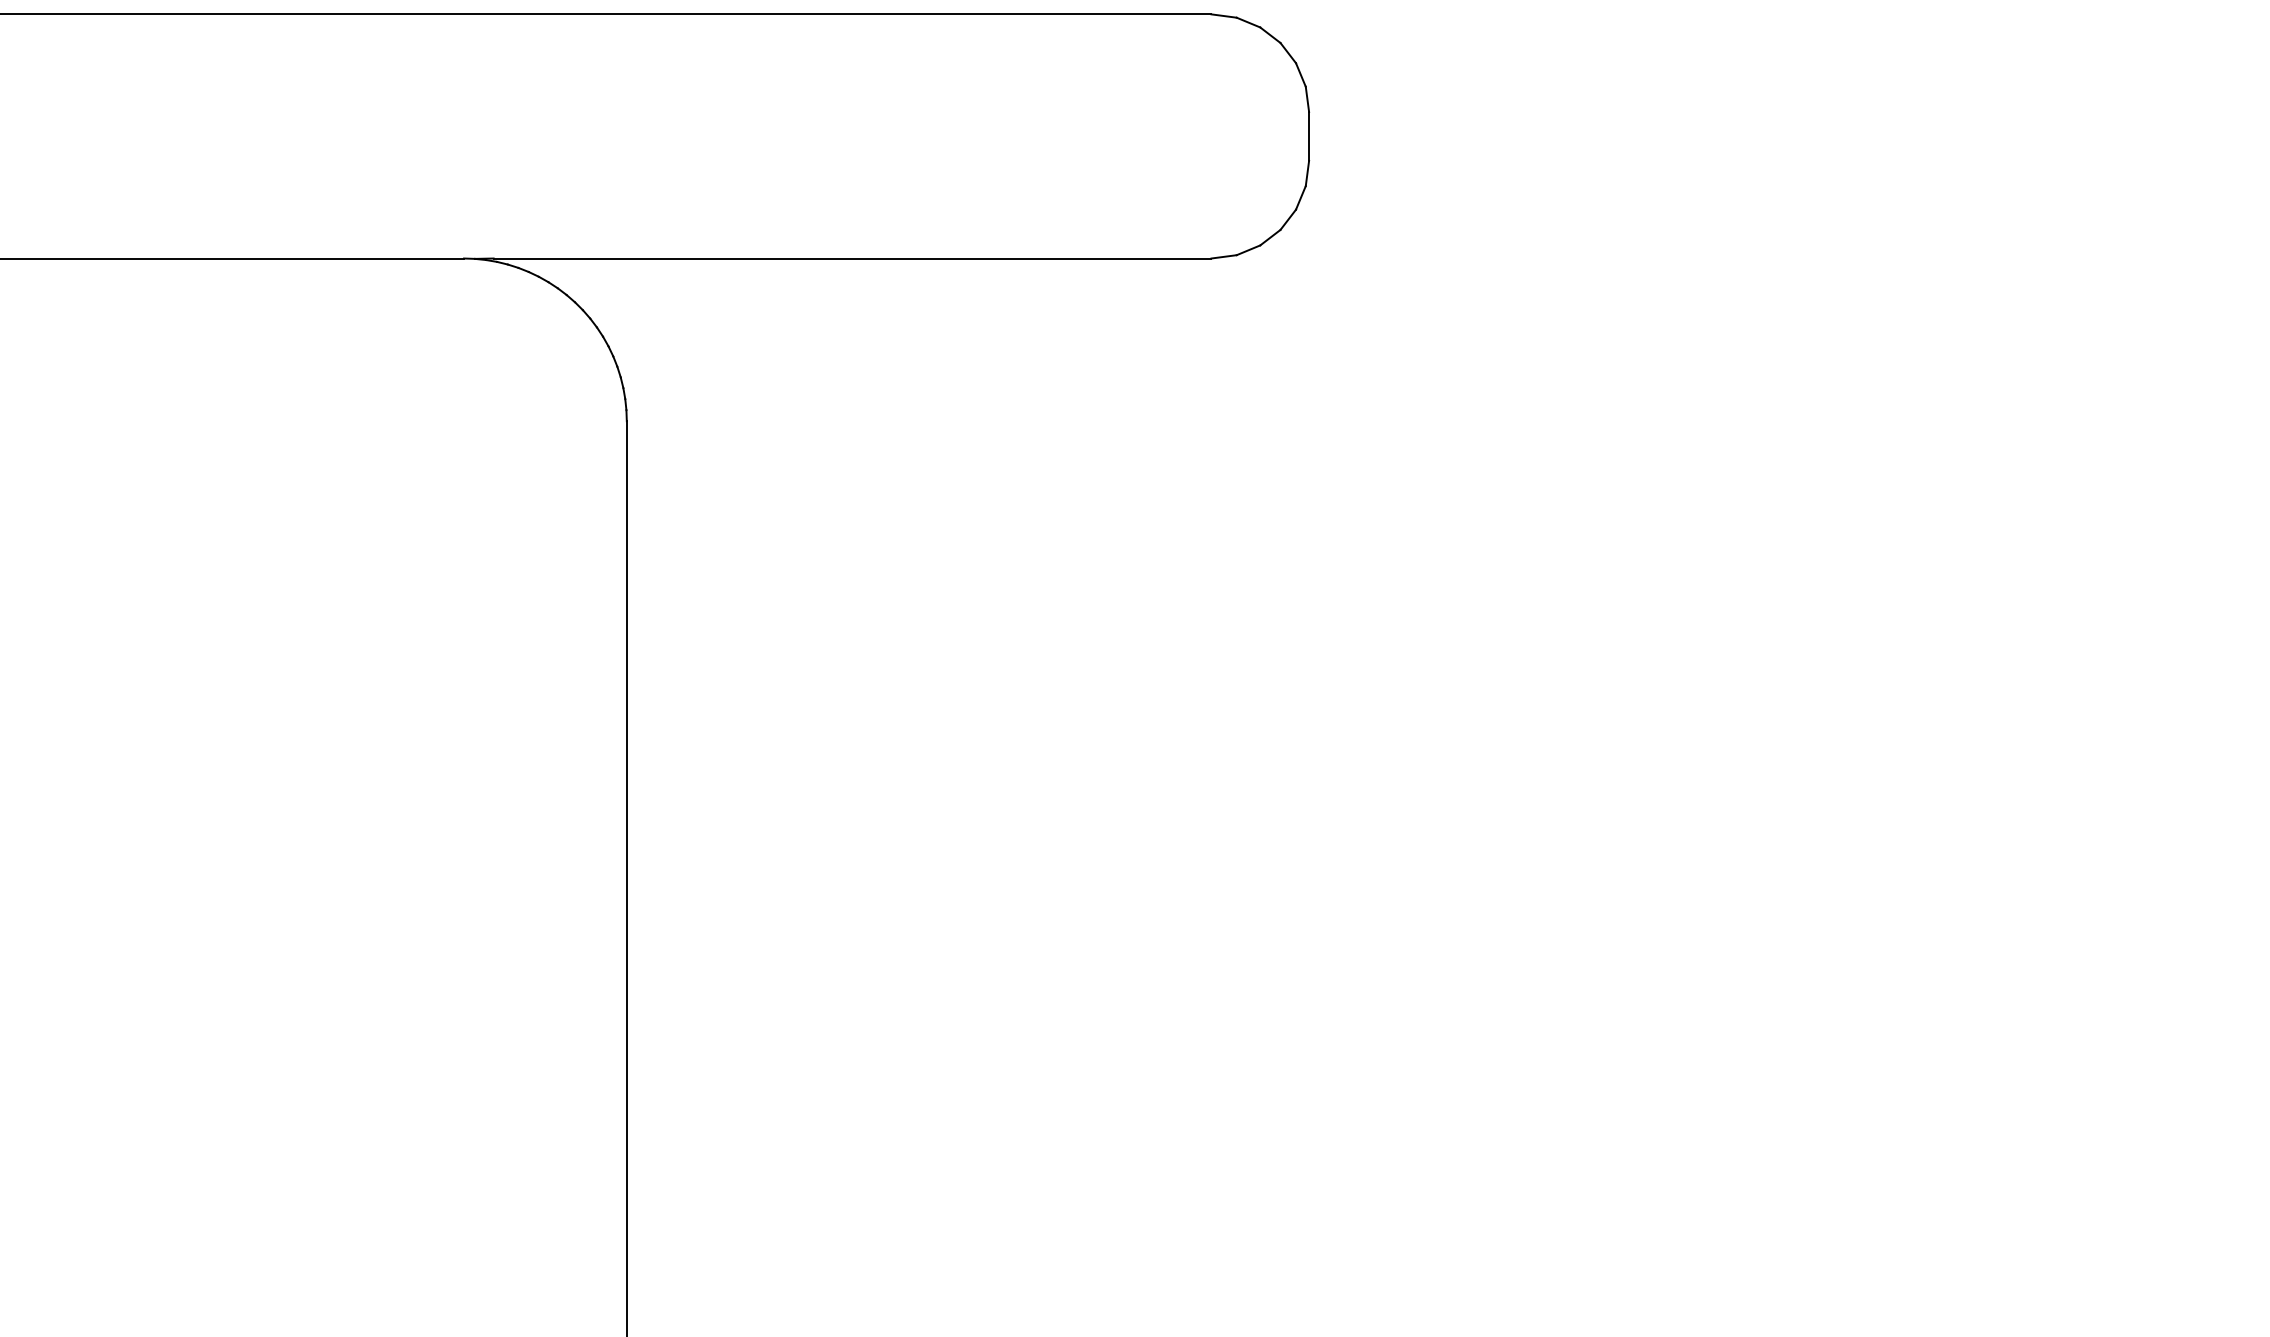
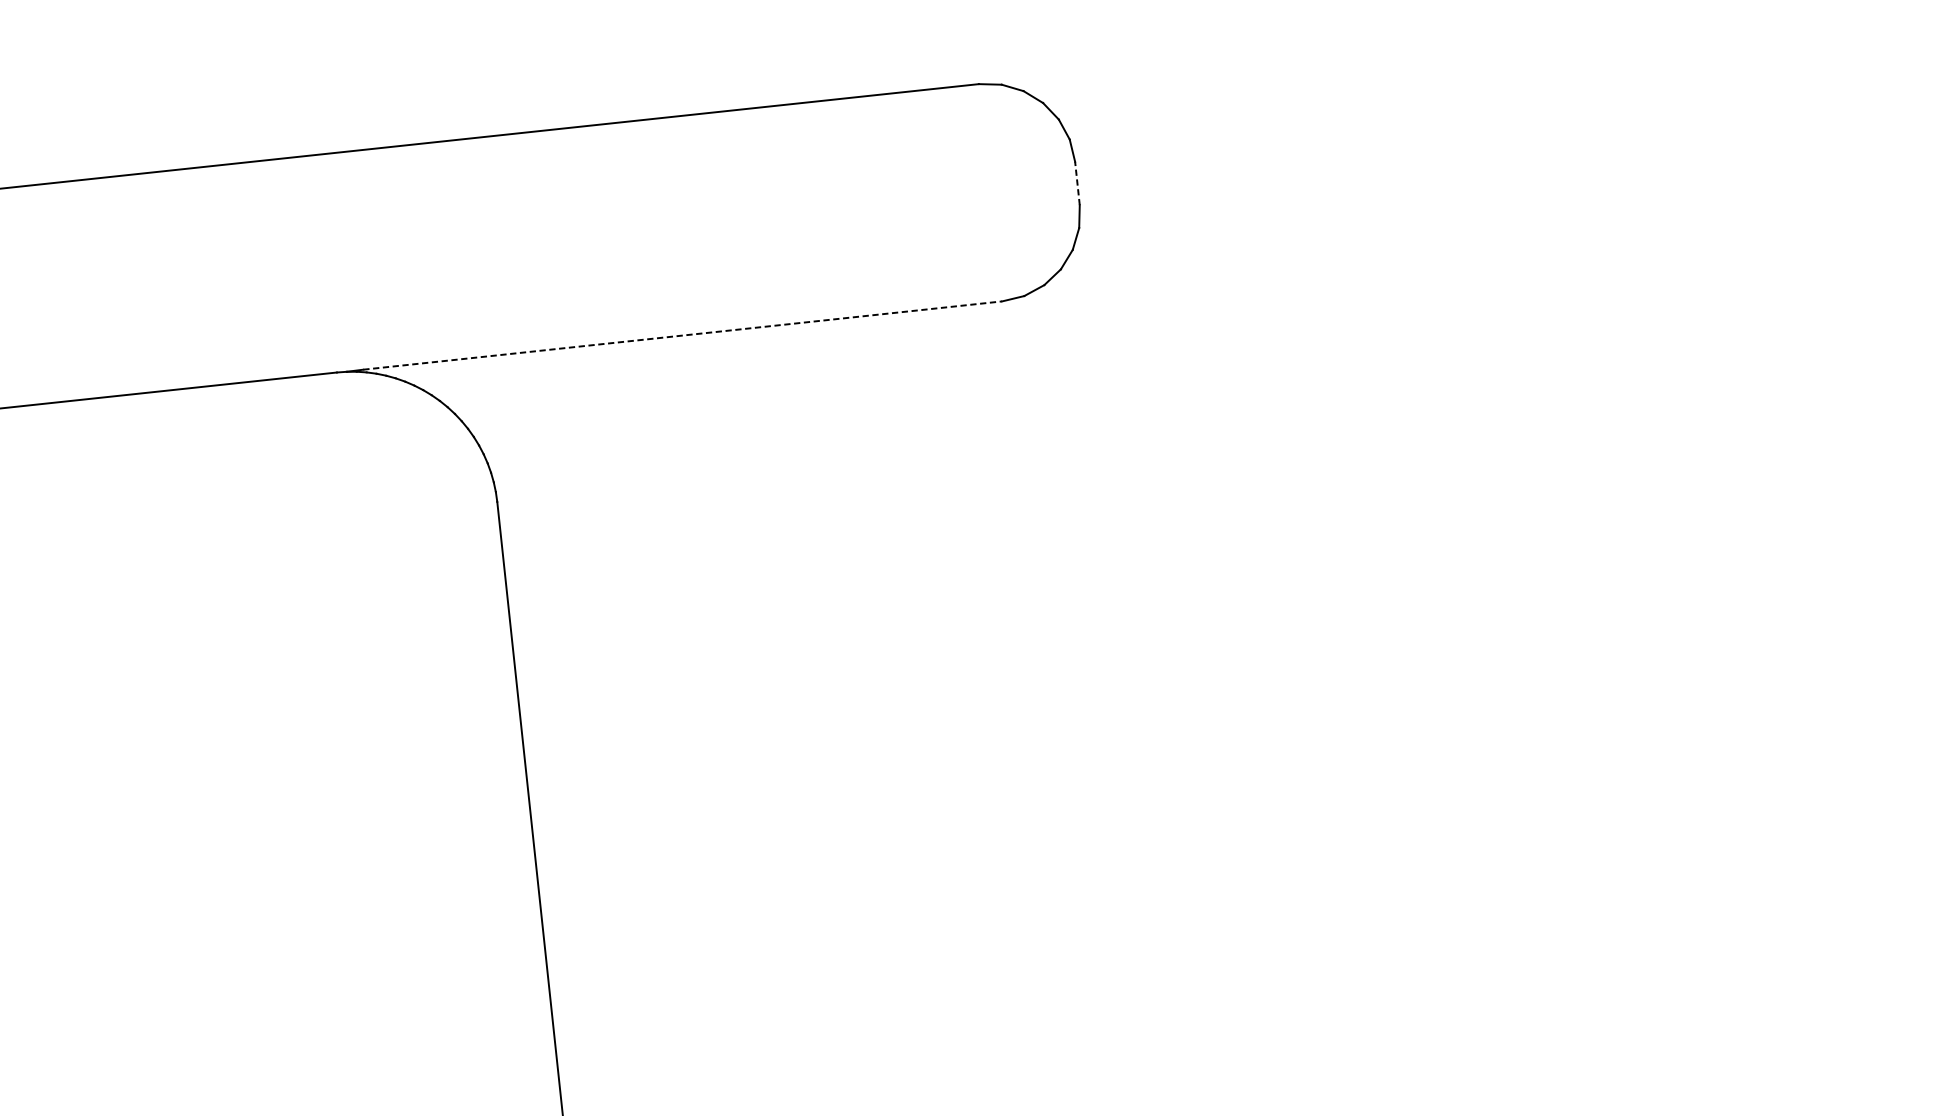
line: (1309, 135) -> (1077, 182), solid -> dashed
line: (852, 258) -> (682, 335), solid -> dashed

